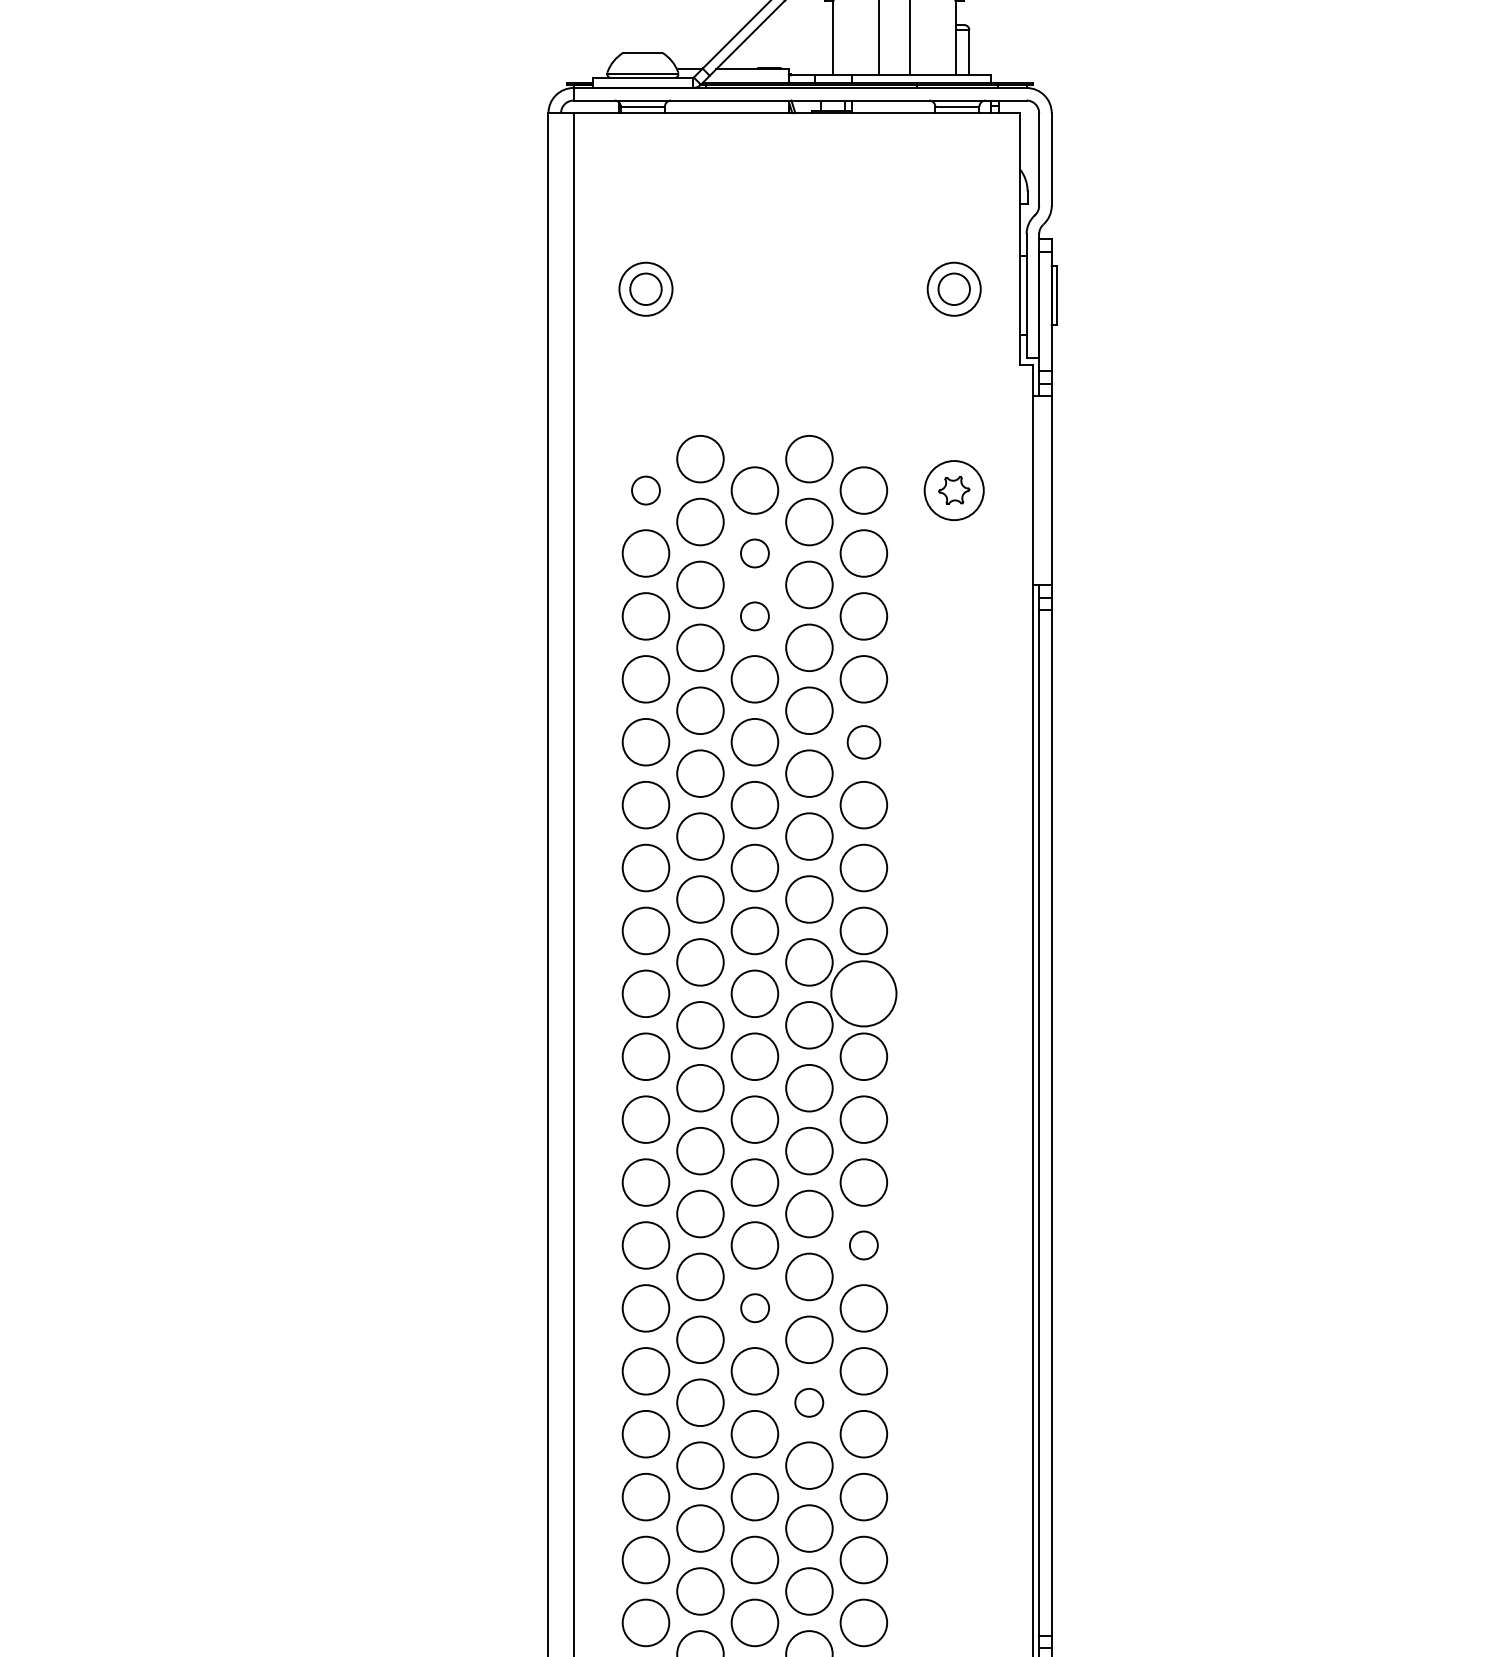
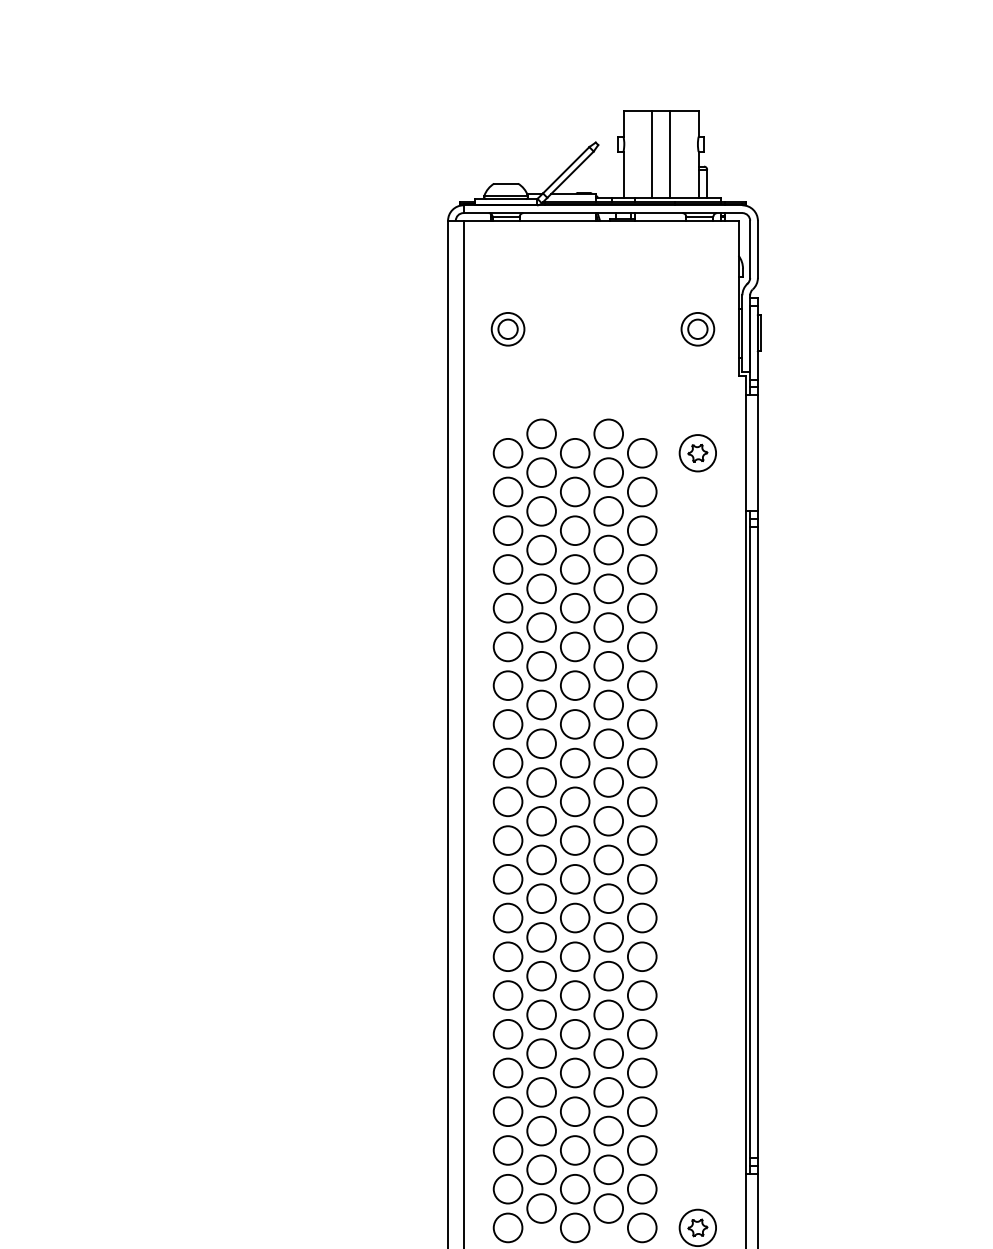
circle: (645, 489) -> (507, 452), size x1.67
circle: (753, 552) -> (574, 491), size x1.67
circle: (753, 616) -> (574, 530), size x1.67
circle: (864, 742) -> (642, 608), size x1.43
circle: (862, 992) -> (641, 762), size x0.71
circle: (862, 1244) -> (641, 917), size x1.67
circle: (755, 1307) -> (575, 956), size x1.67
circle: (809, 1402) -> (608, 1014), size x1.67

